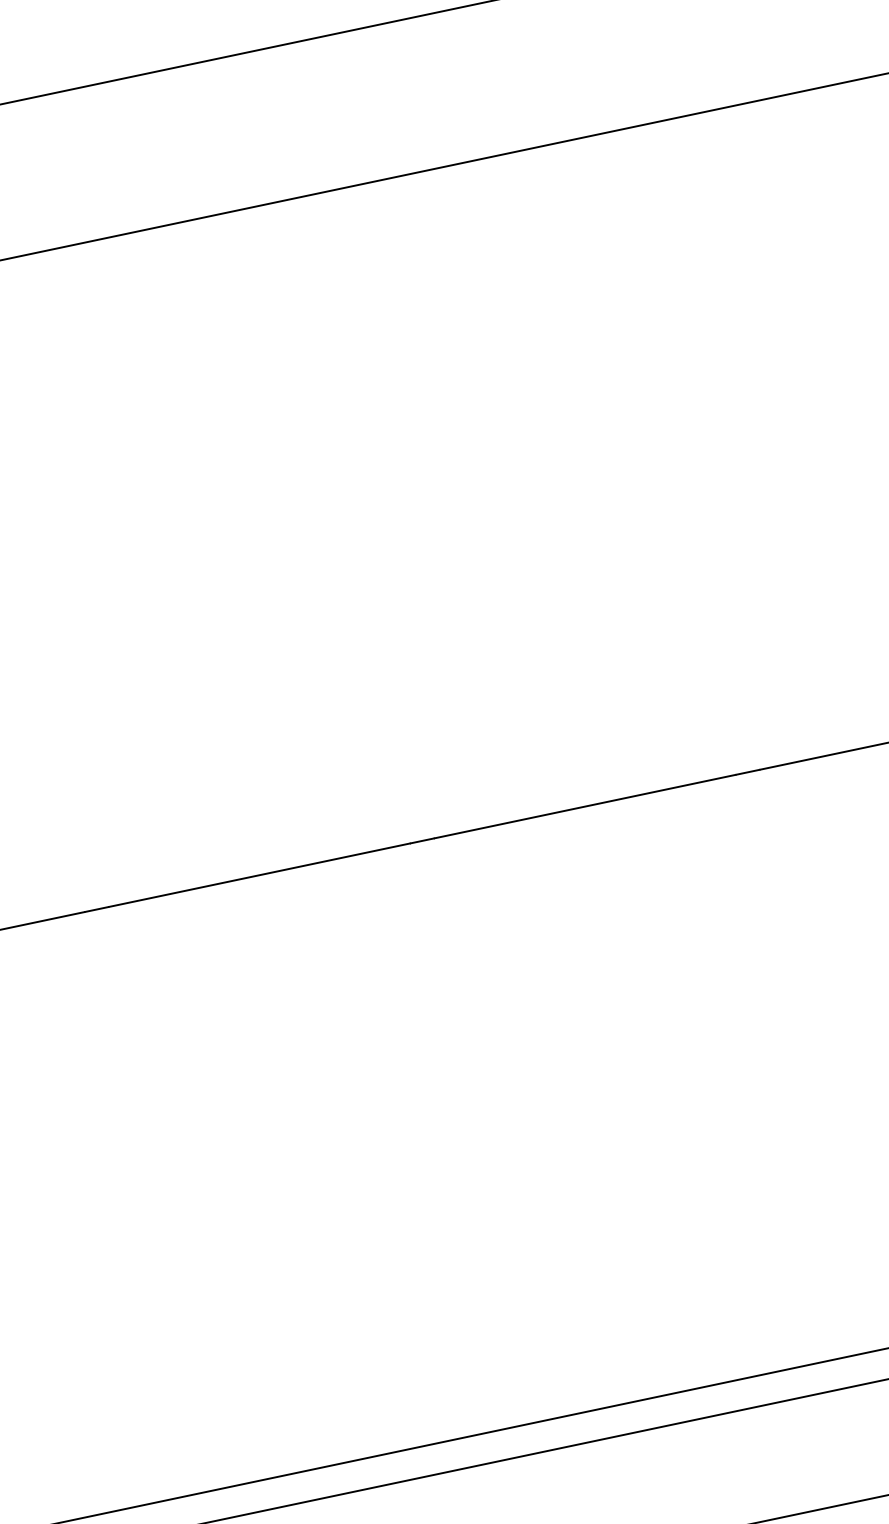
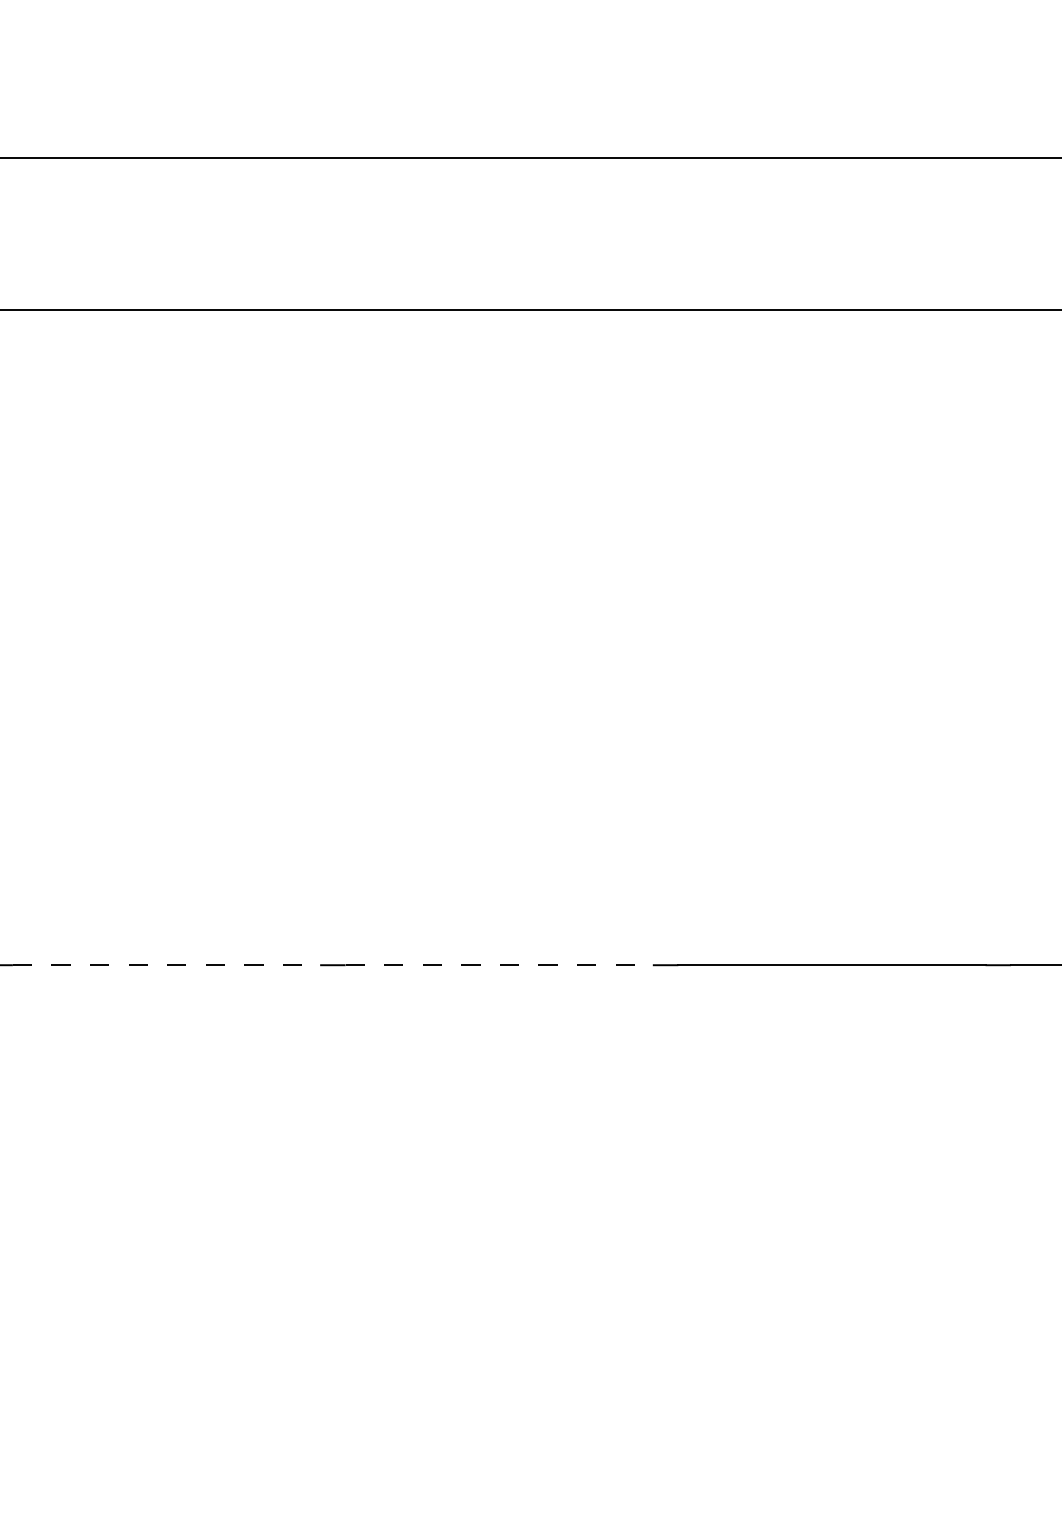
line: (585, 806) -> (499, 965), solid -> dashed
line: (259, 875) -> (166, 965), solid -> dashed

